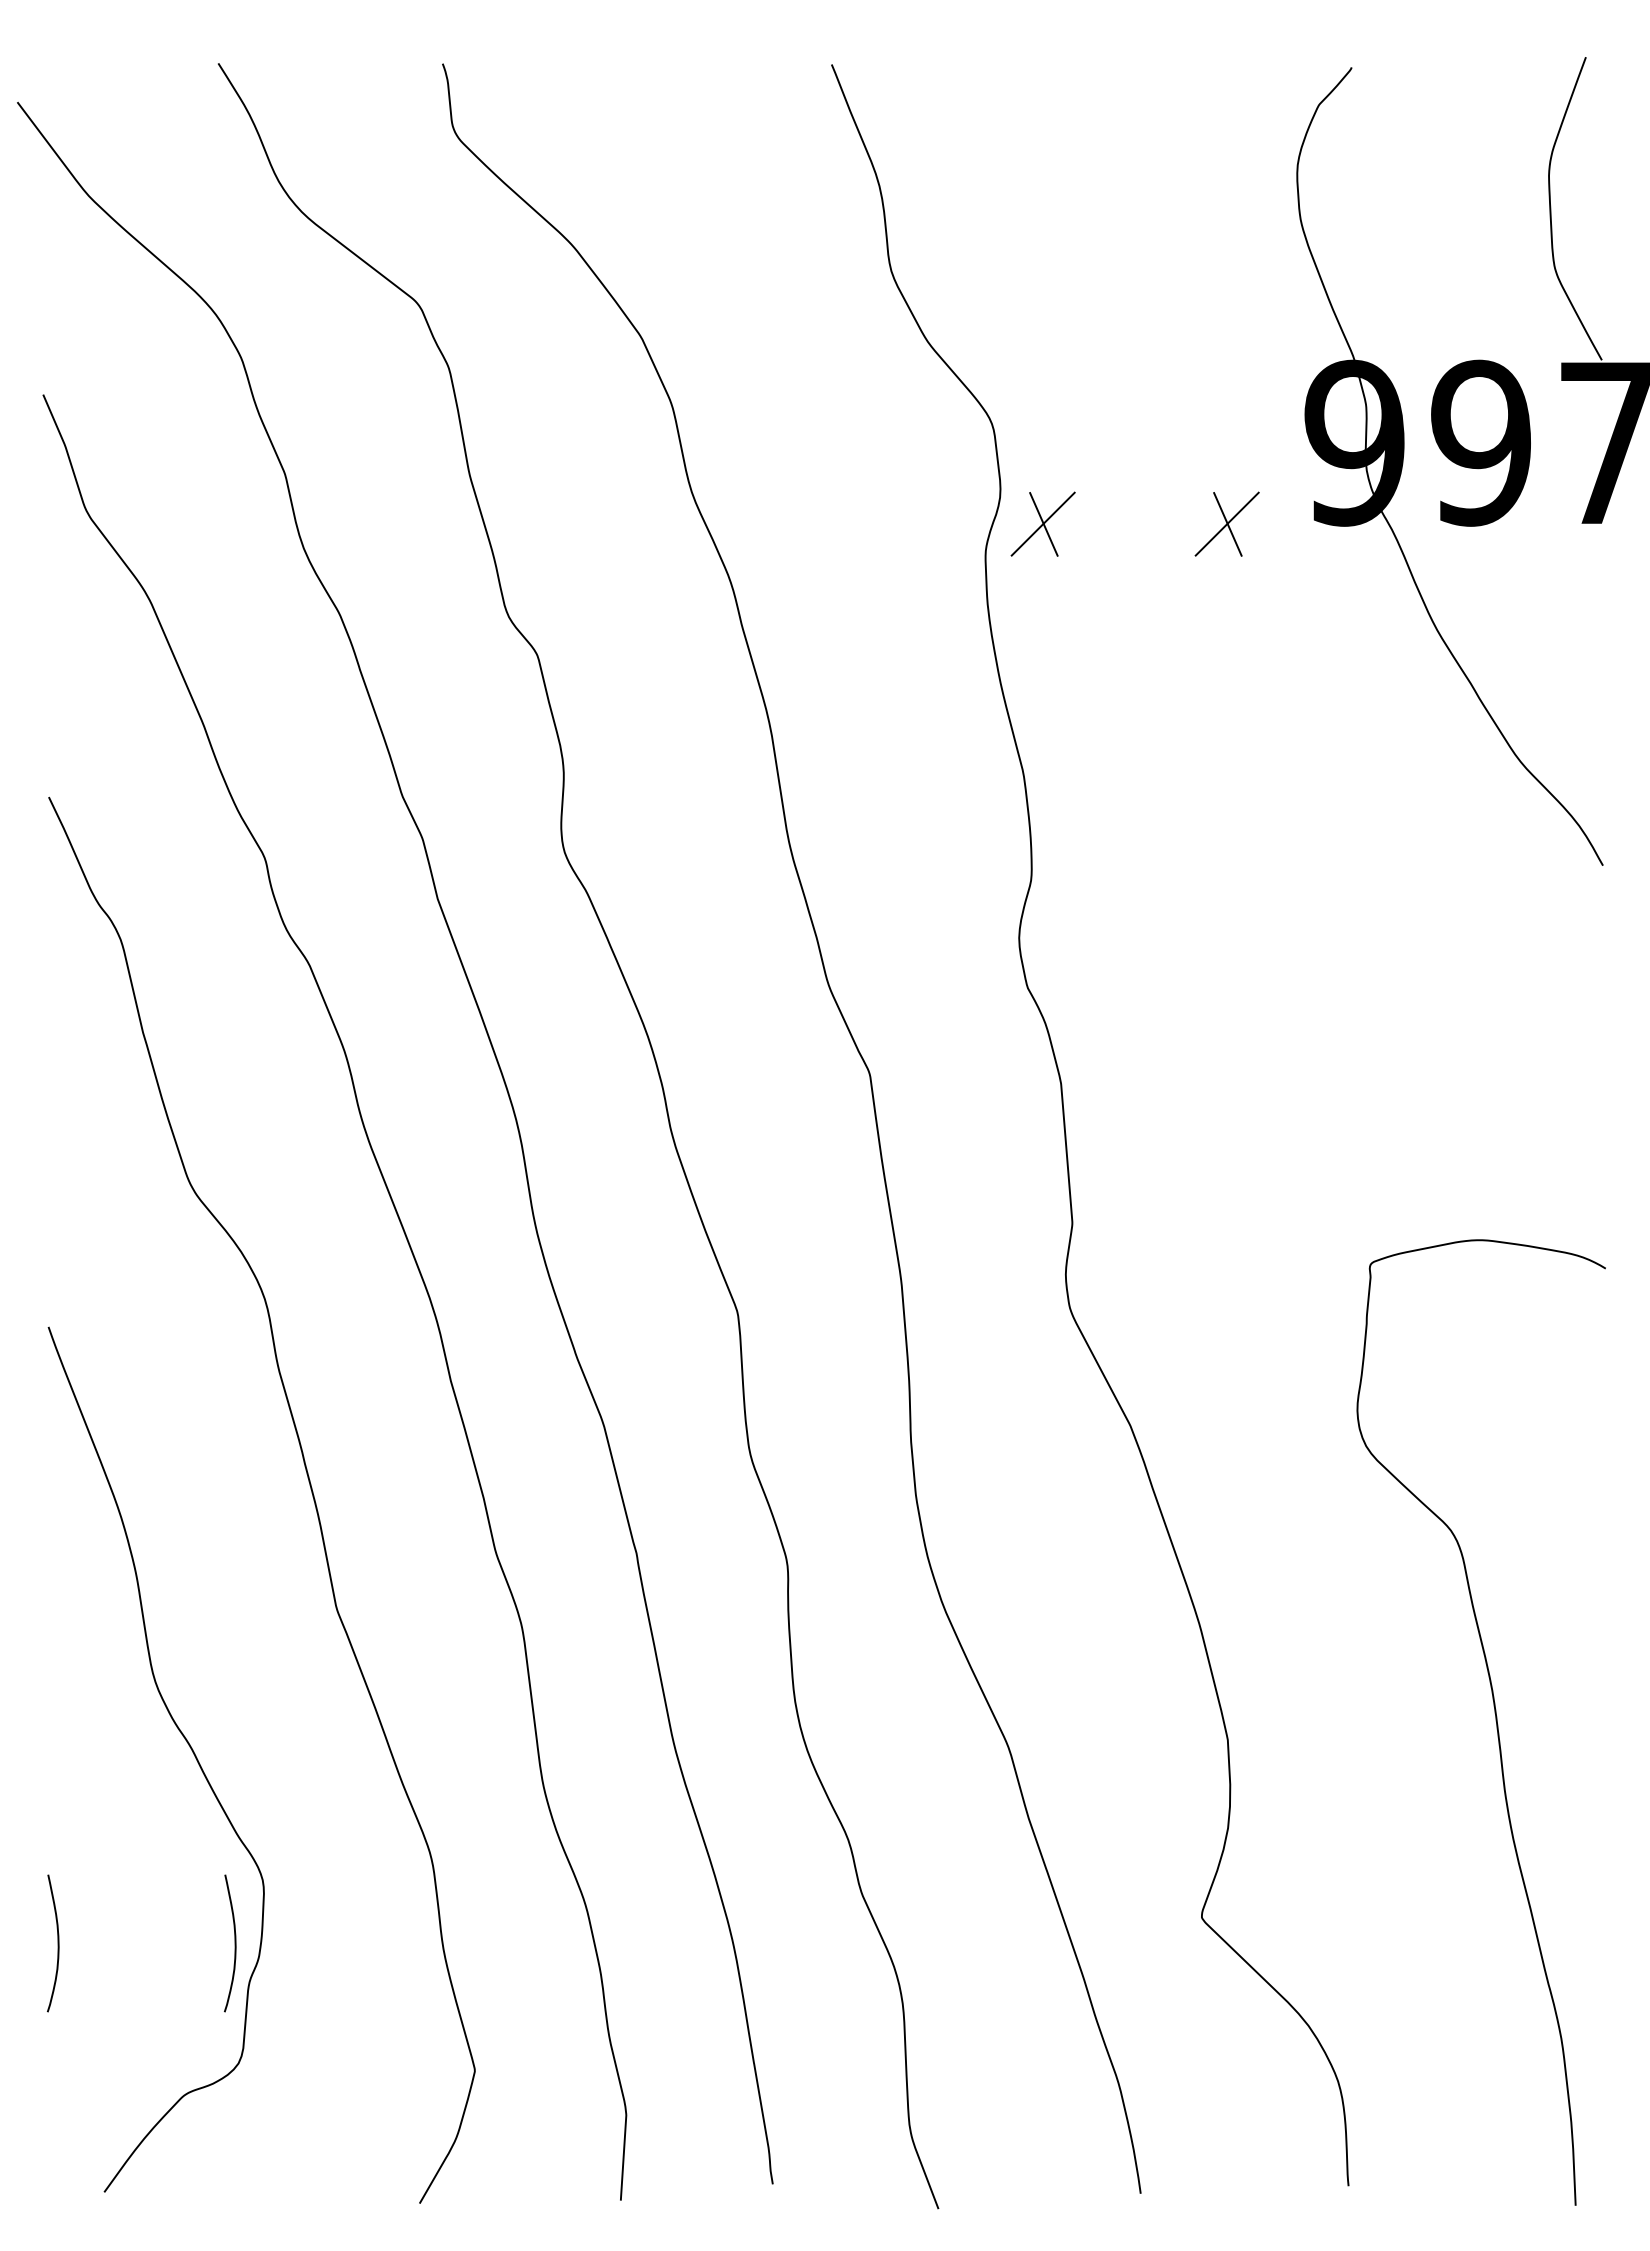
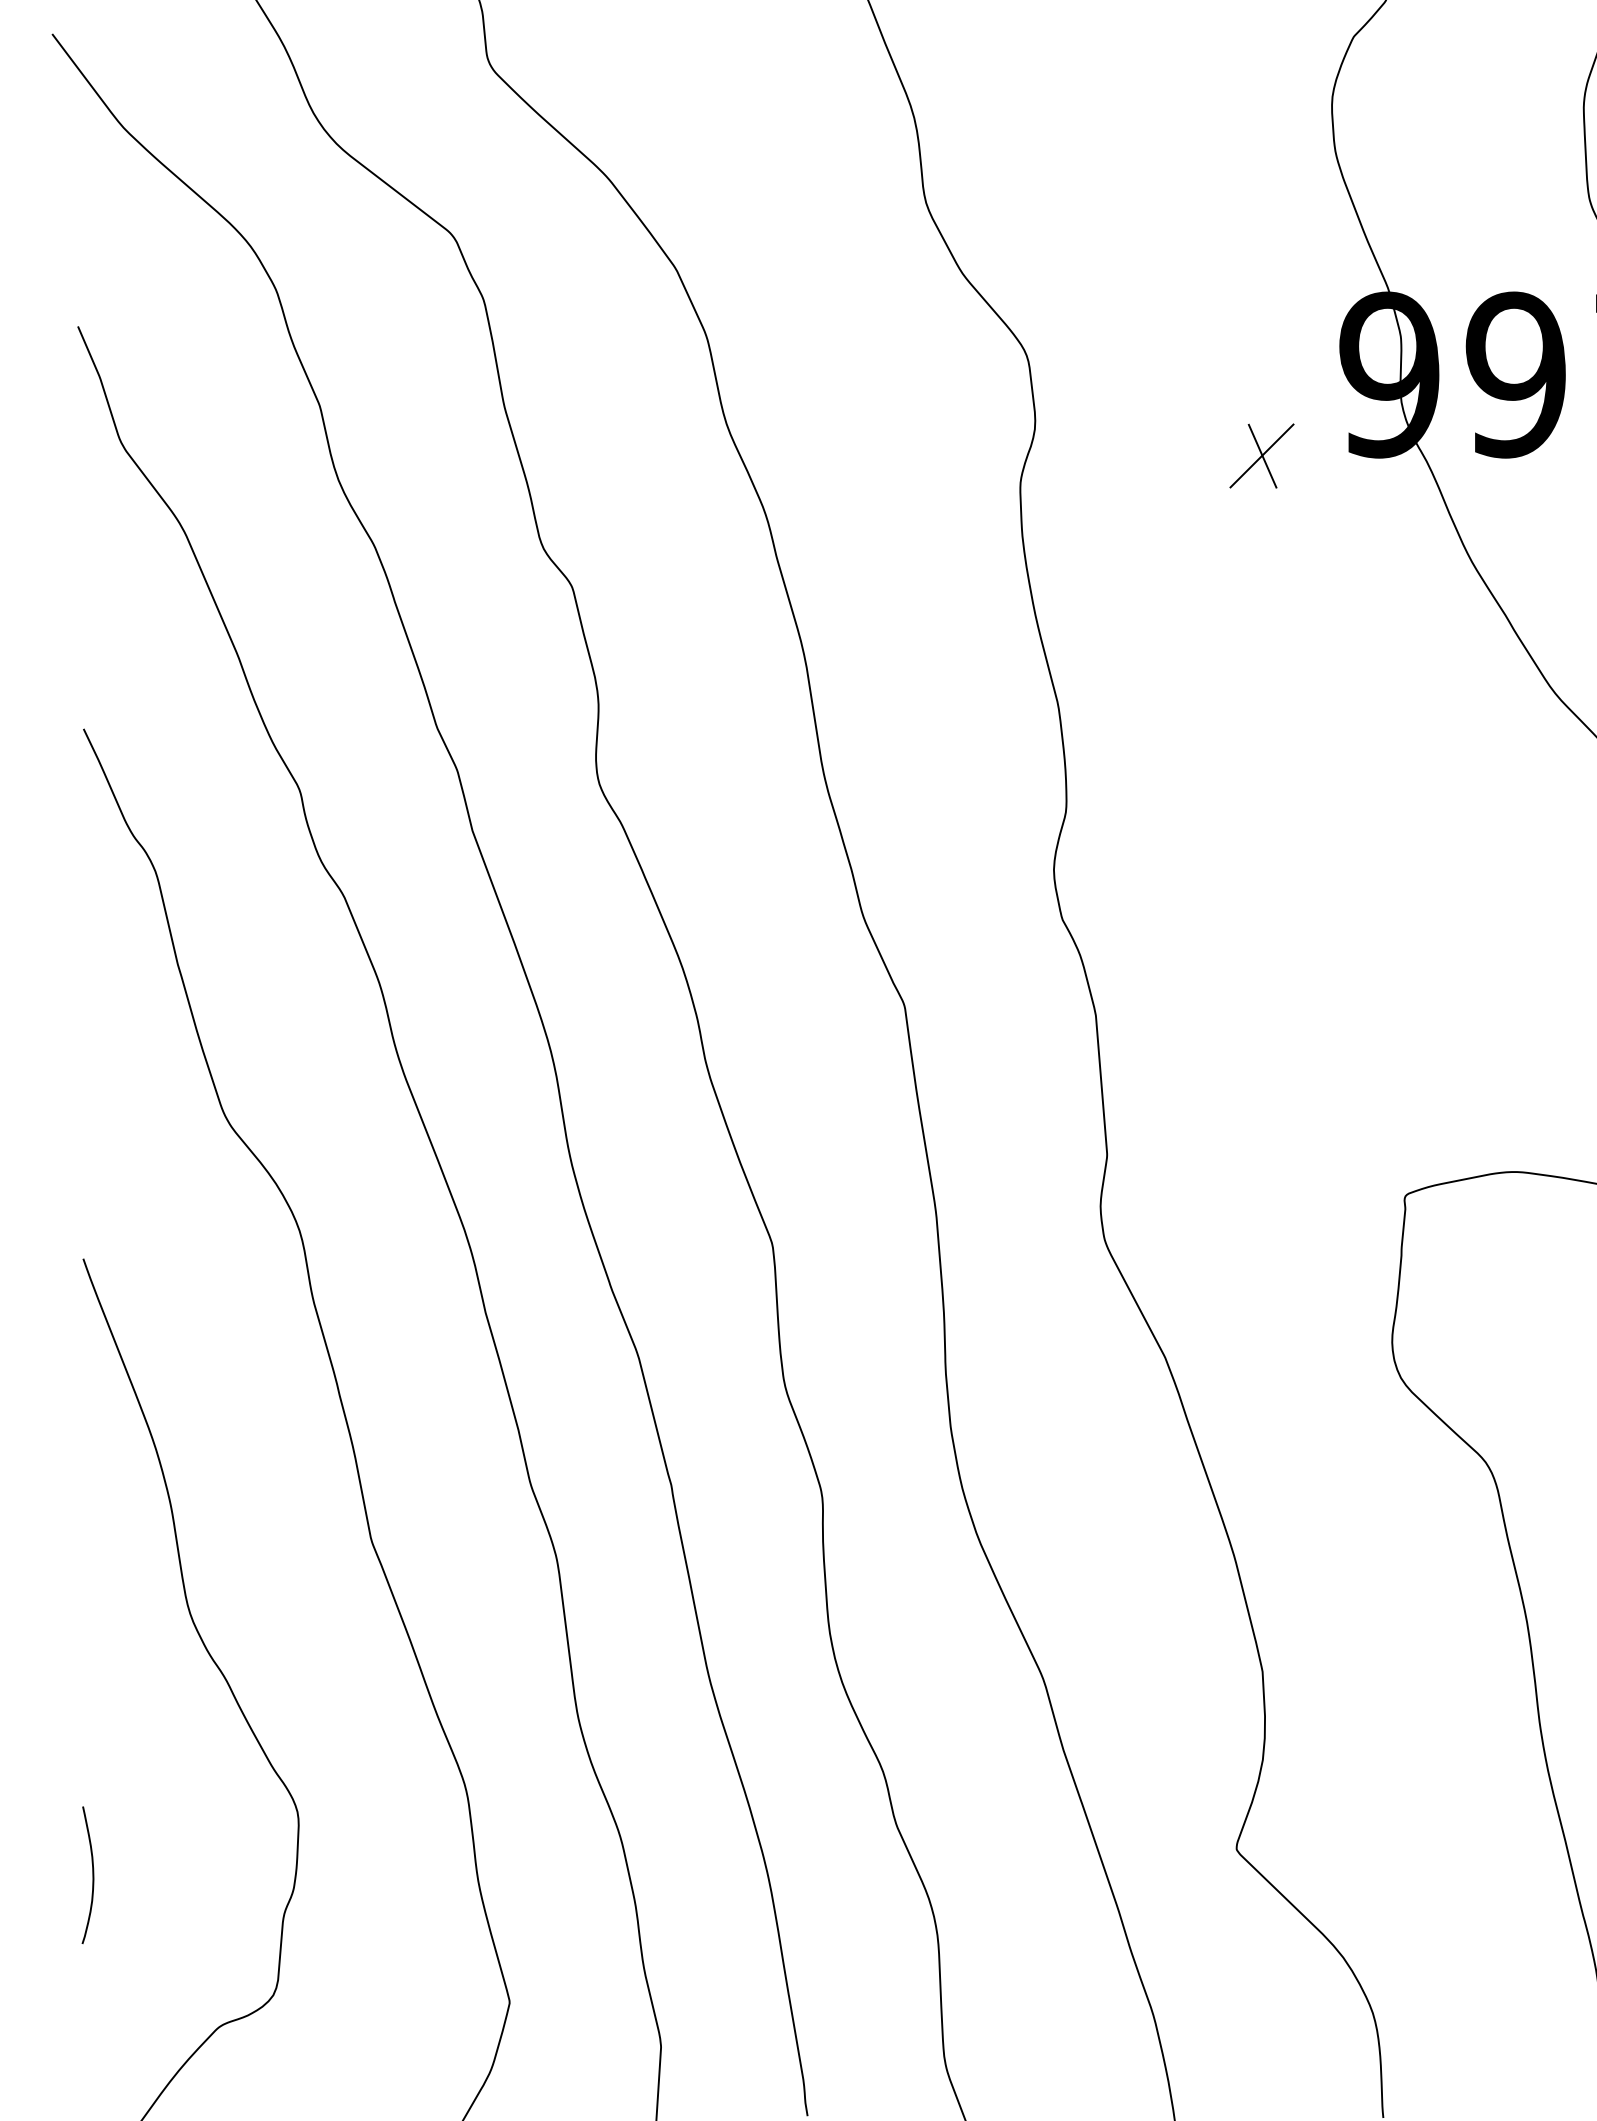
part: (1042, 523) -> (1077, 455), removed
curve: (234, 1943) -> (269, 1875), removed

